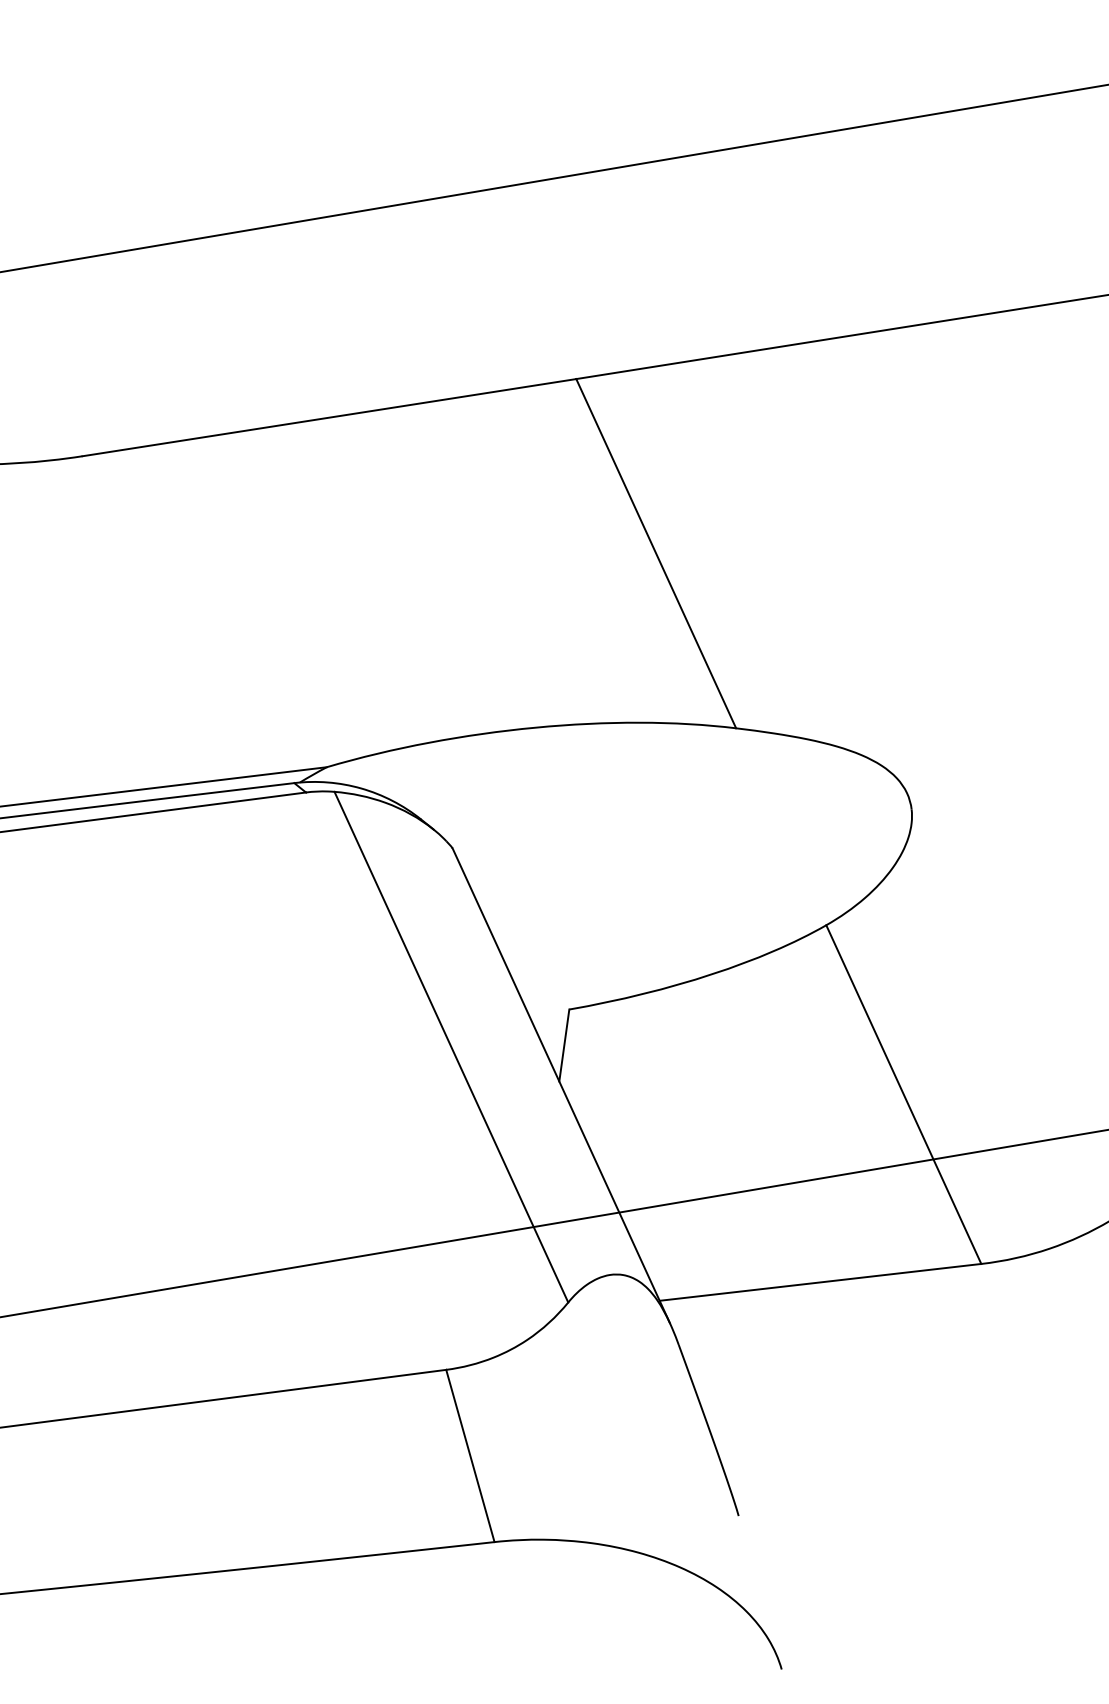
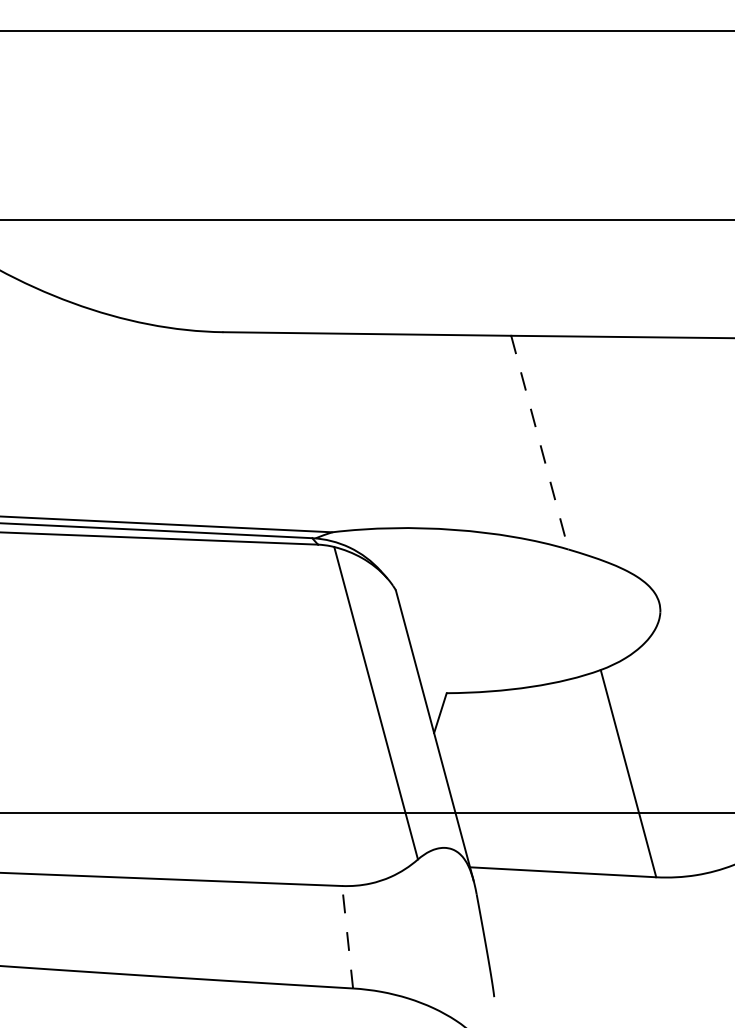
line: (655, 553) -> (539, 442), solid -> dashed
line: (470, 1456) -> (347, 937), solid -> dashed

